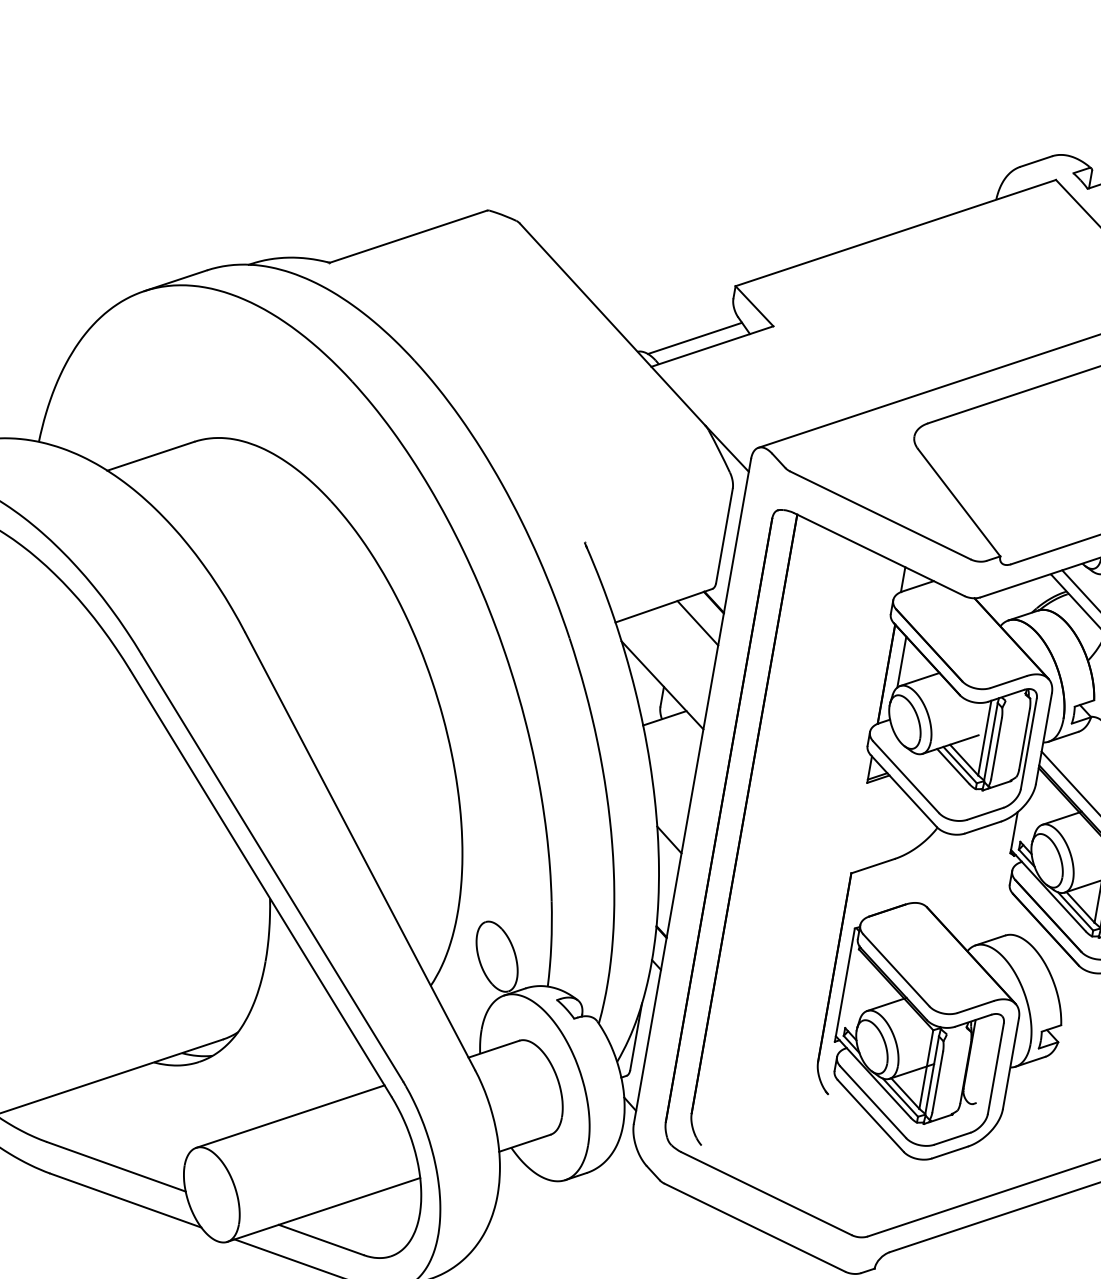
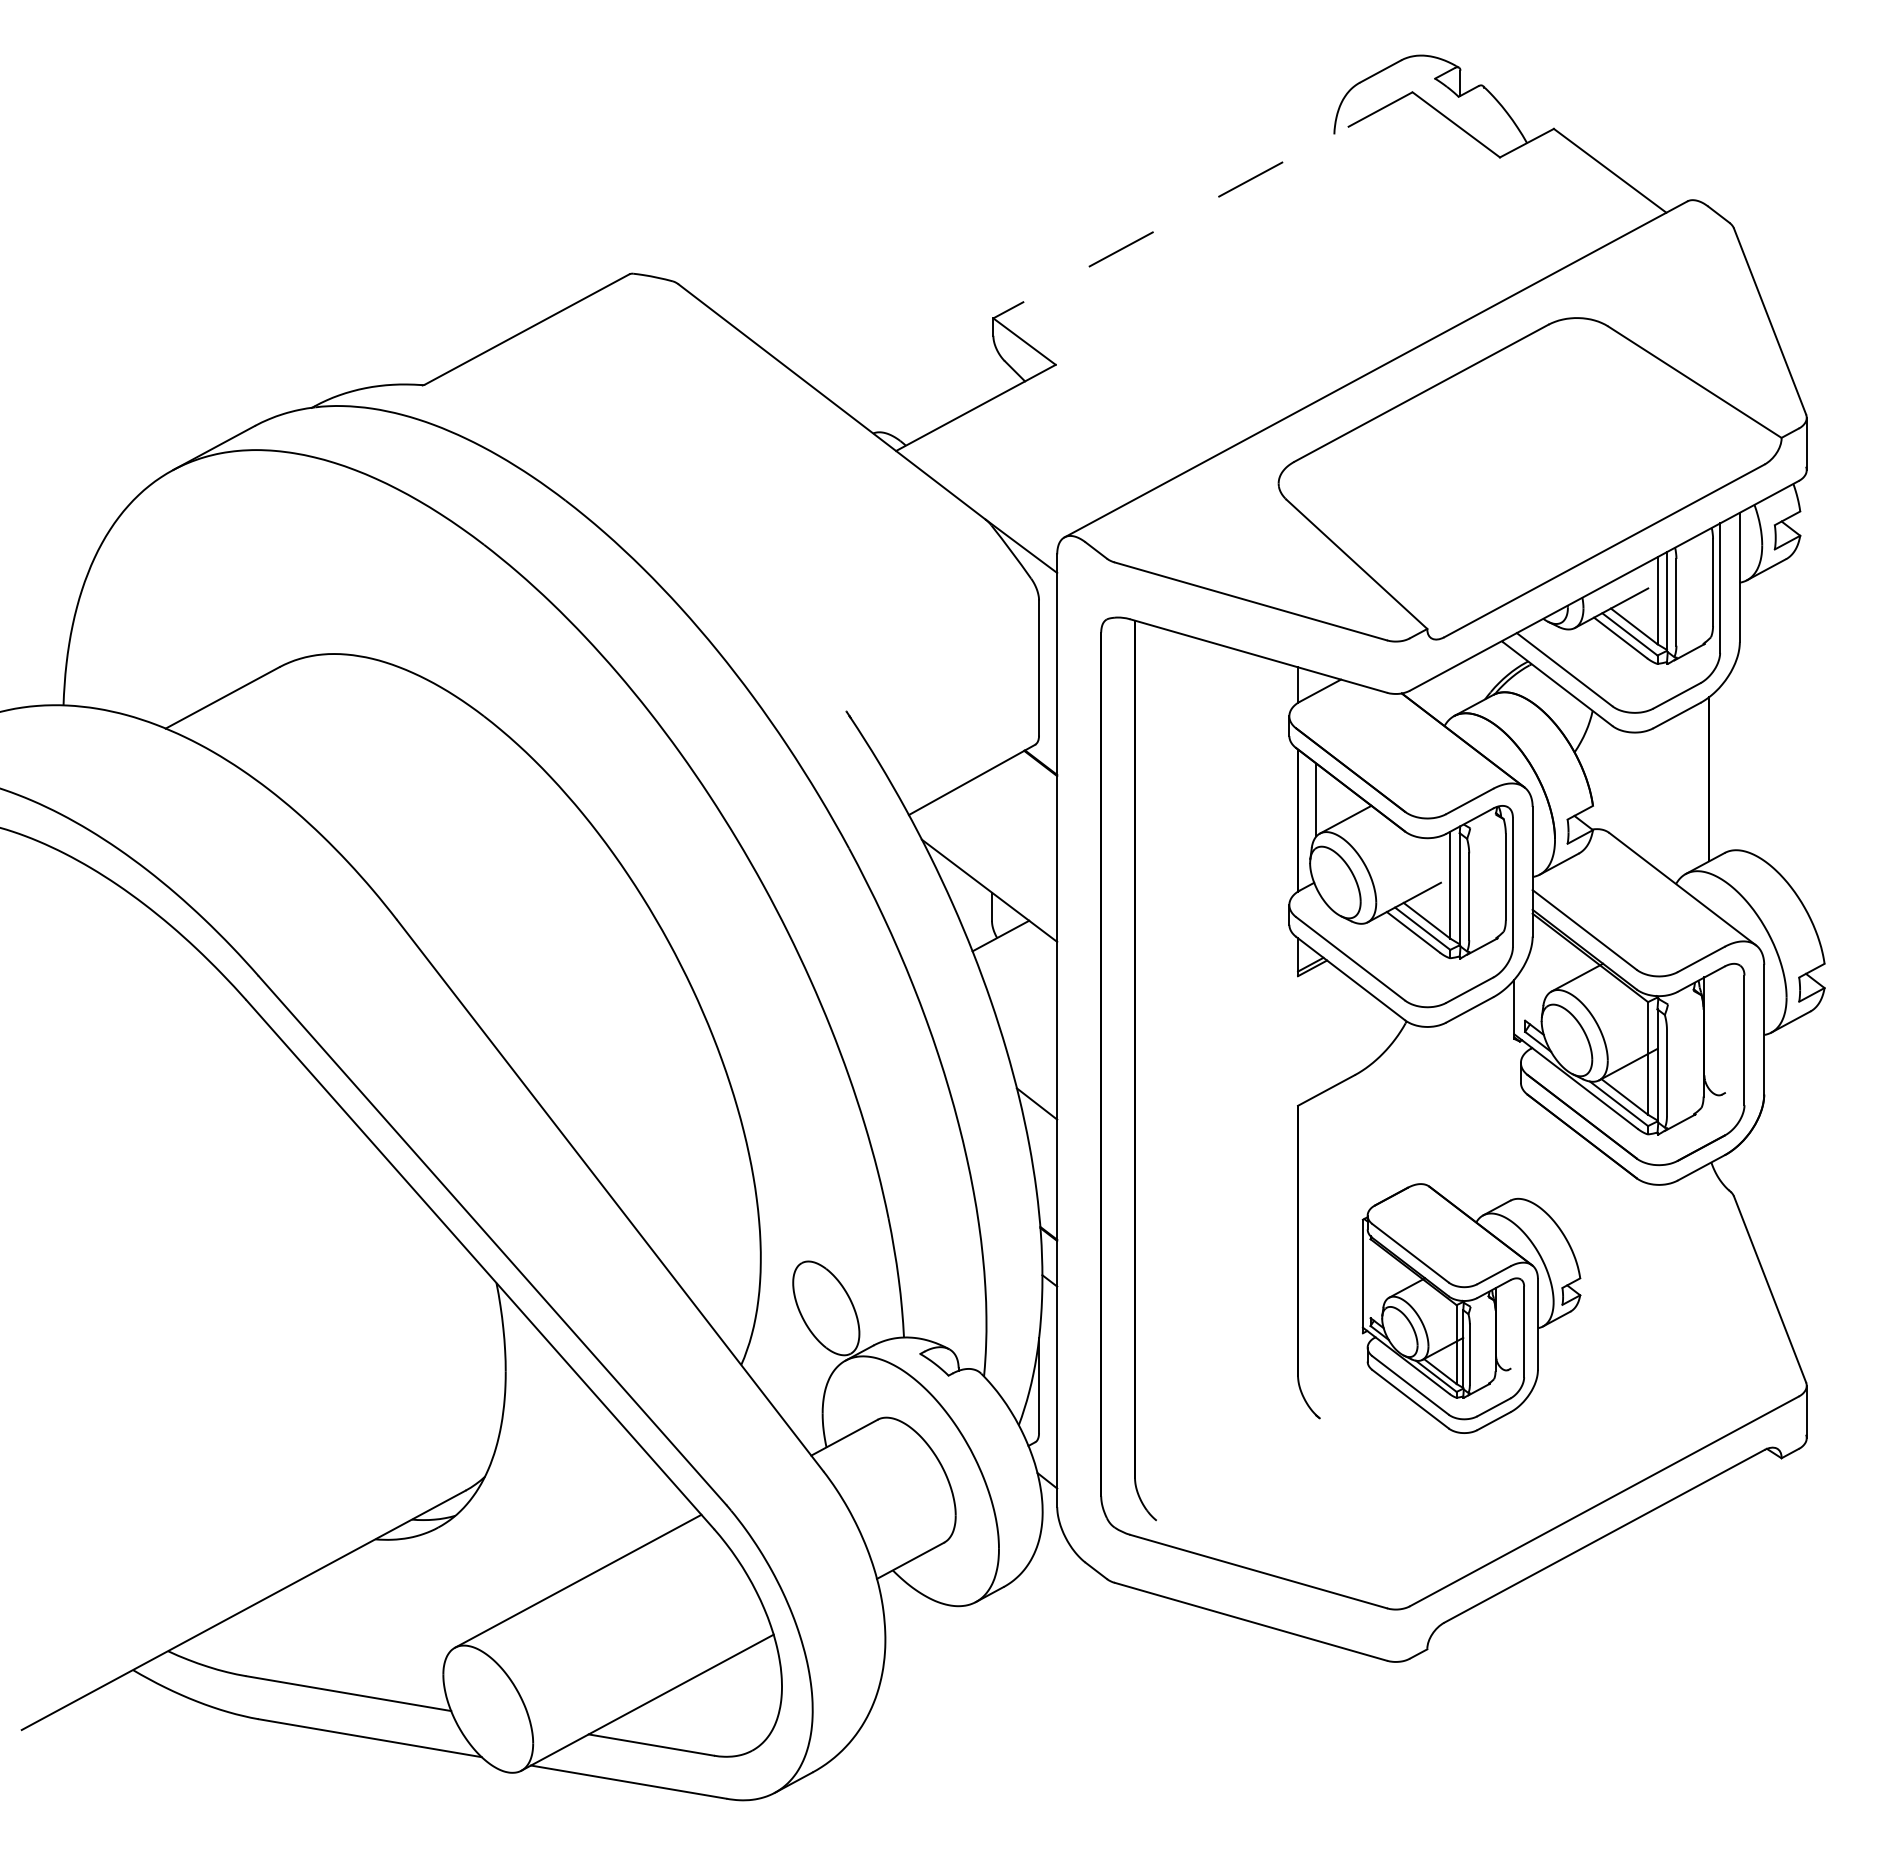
line: (895, 233) -> (1202, 205), solid -> dashed
line: (694, 338) -> (949, 400), removed
line: (697, 622) -> (1023, 795), removed
part: (947, 1036) -> (1471, 1308), size x0.7

